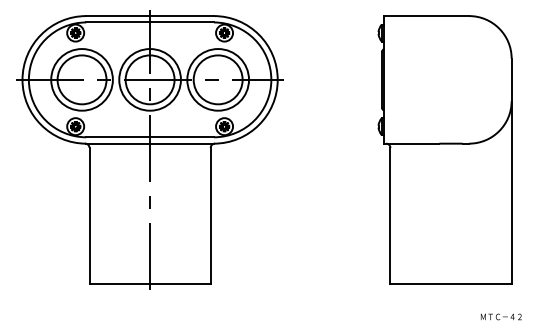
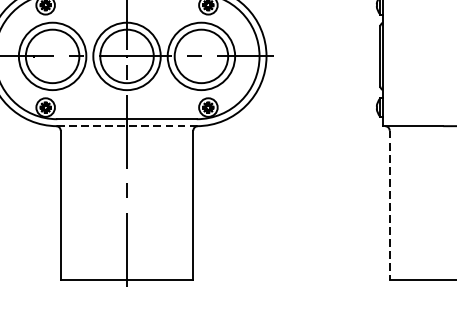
line: (150, 143) -> (127, 125), solid -> dashed
line: (390, 216) -> (389, 205), solid -> dashed

